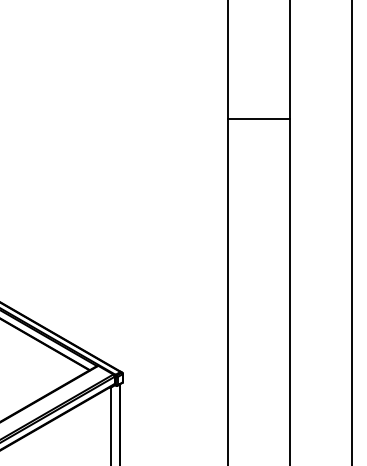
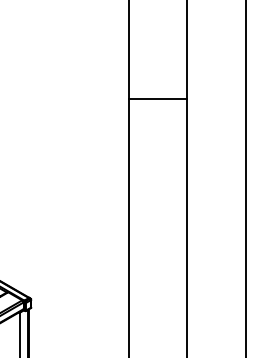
line: (258, 119) -> (157, 99), moved

